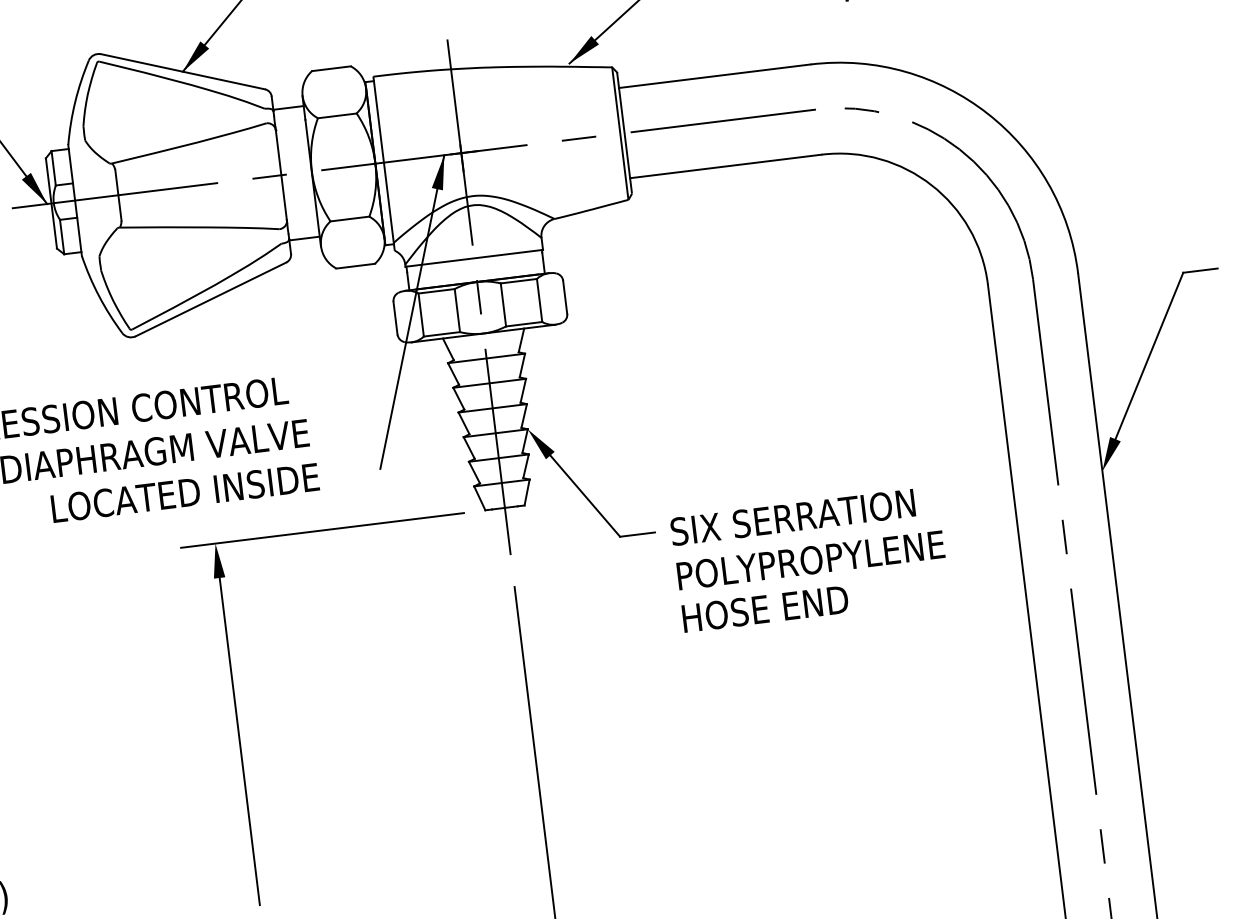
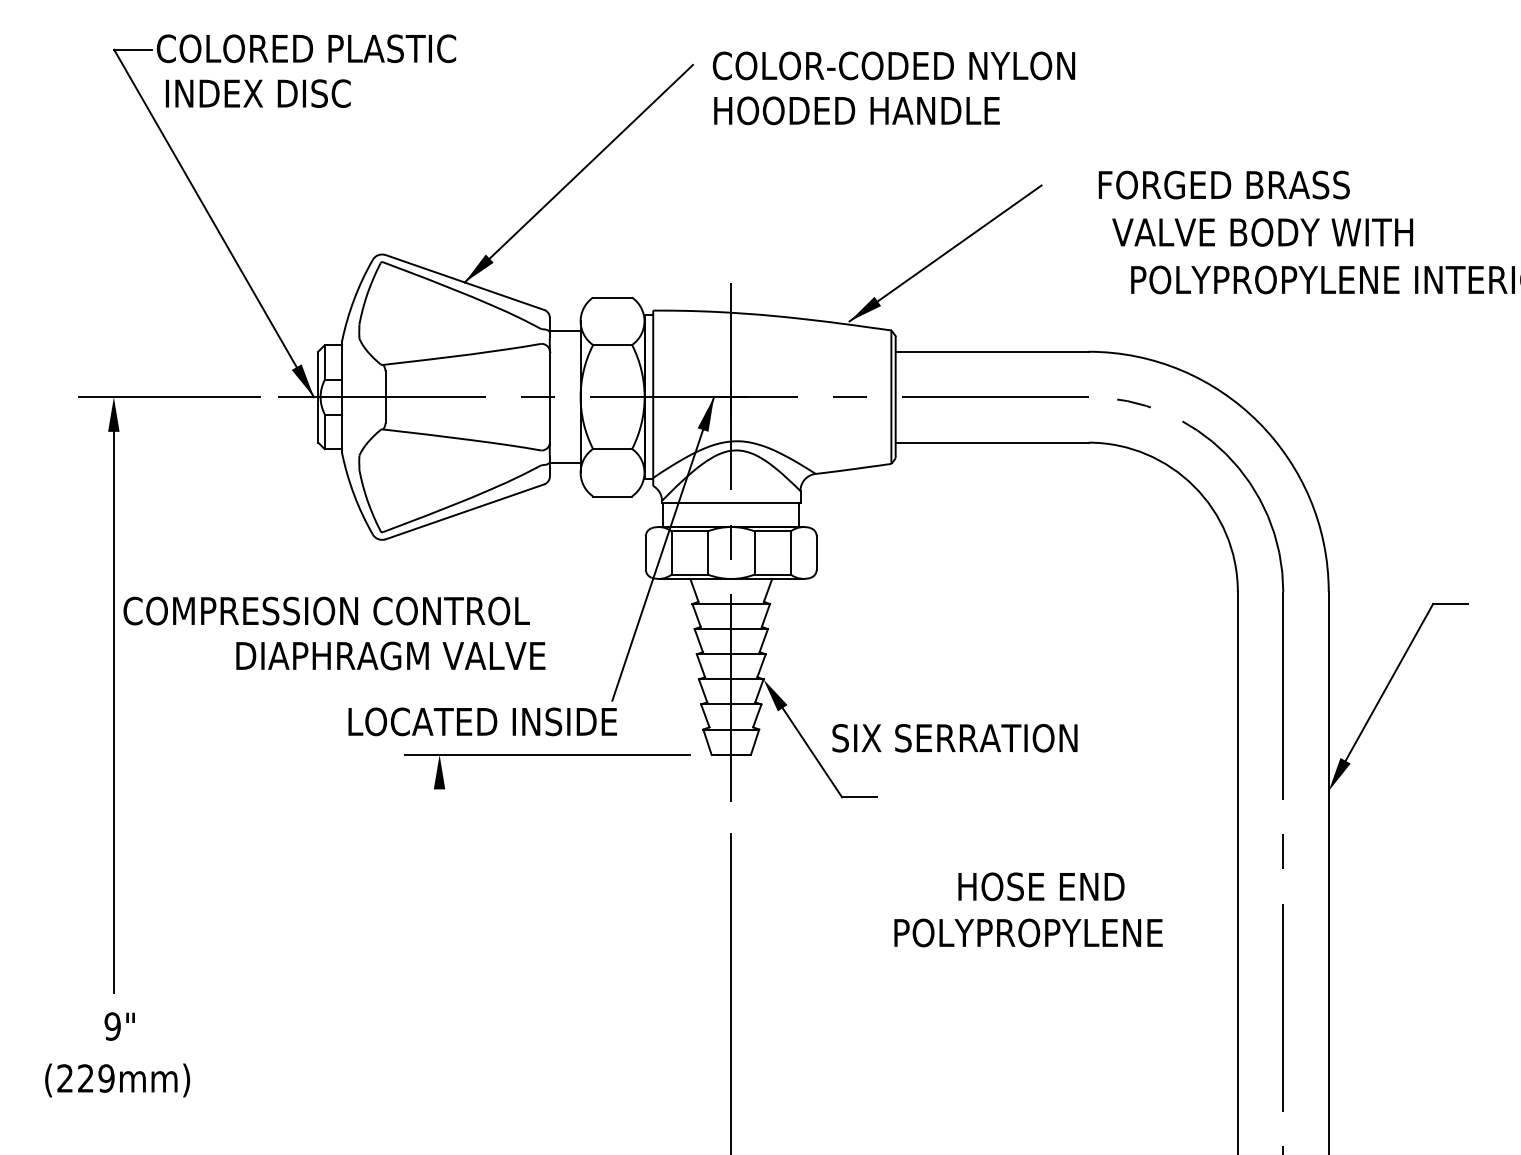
text: (184, 492) -> (482, 721), moved
text: (792, 517) -> (954, 738), moved
text: (810, 559) -> (1028, 932), moved
text: (765, 608) -> (1041, 886), moved
line: (239, 740) -> (439, 953), removed

